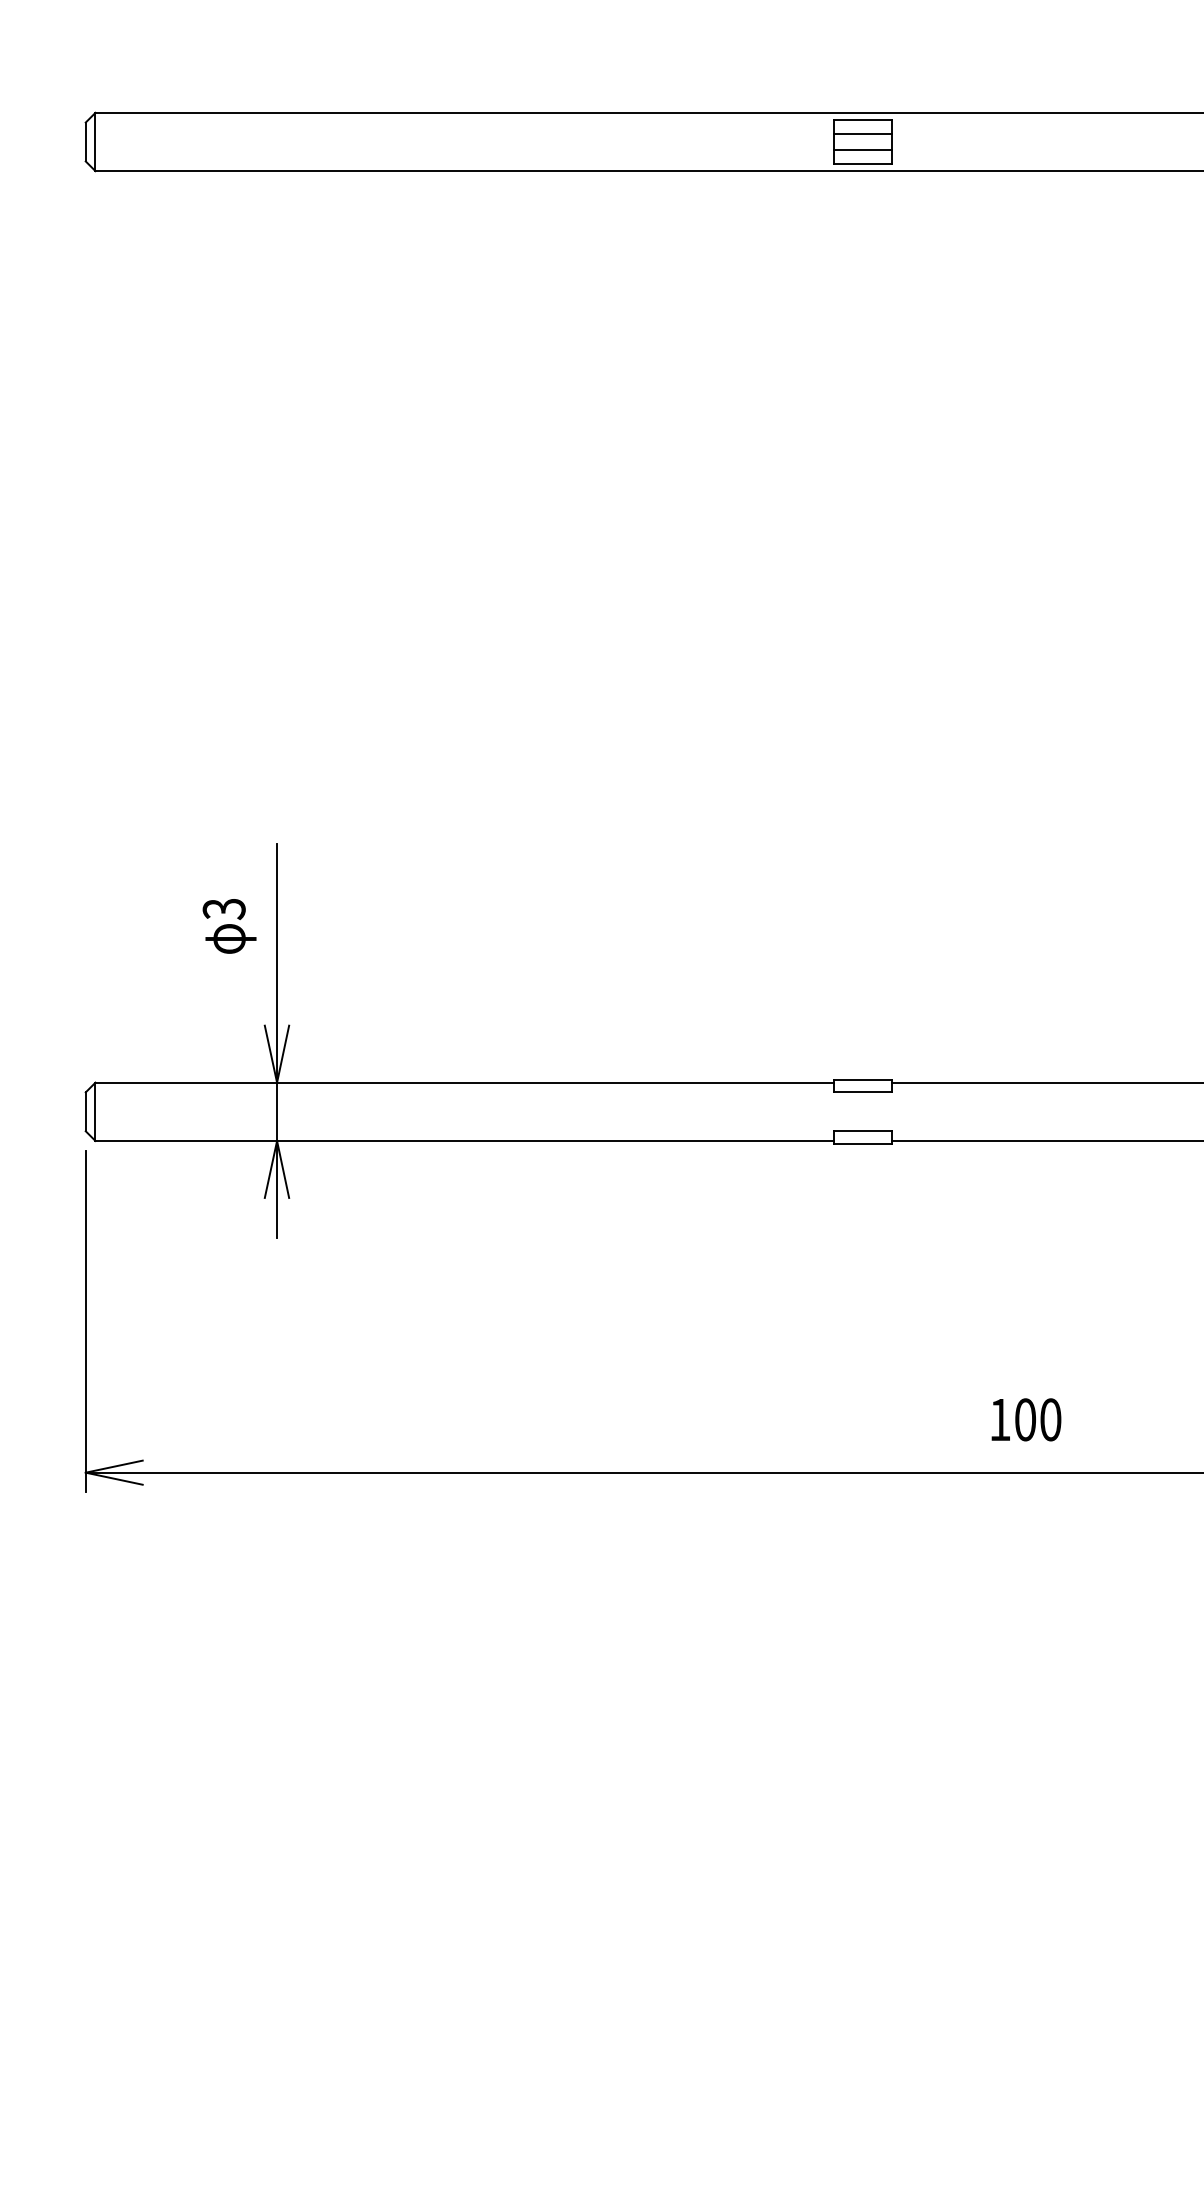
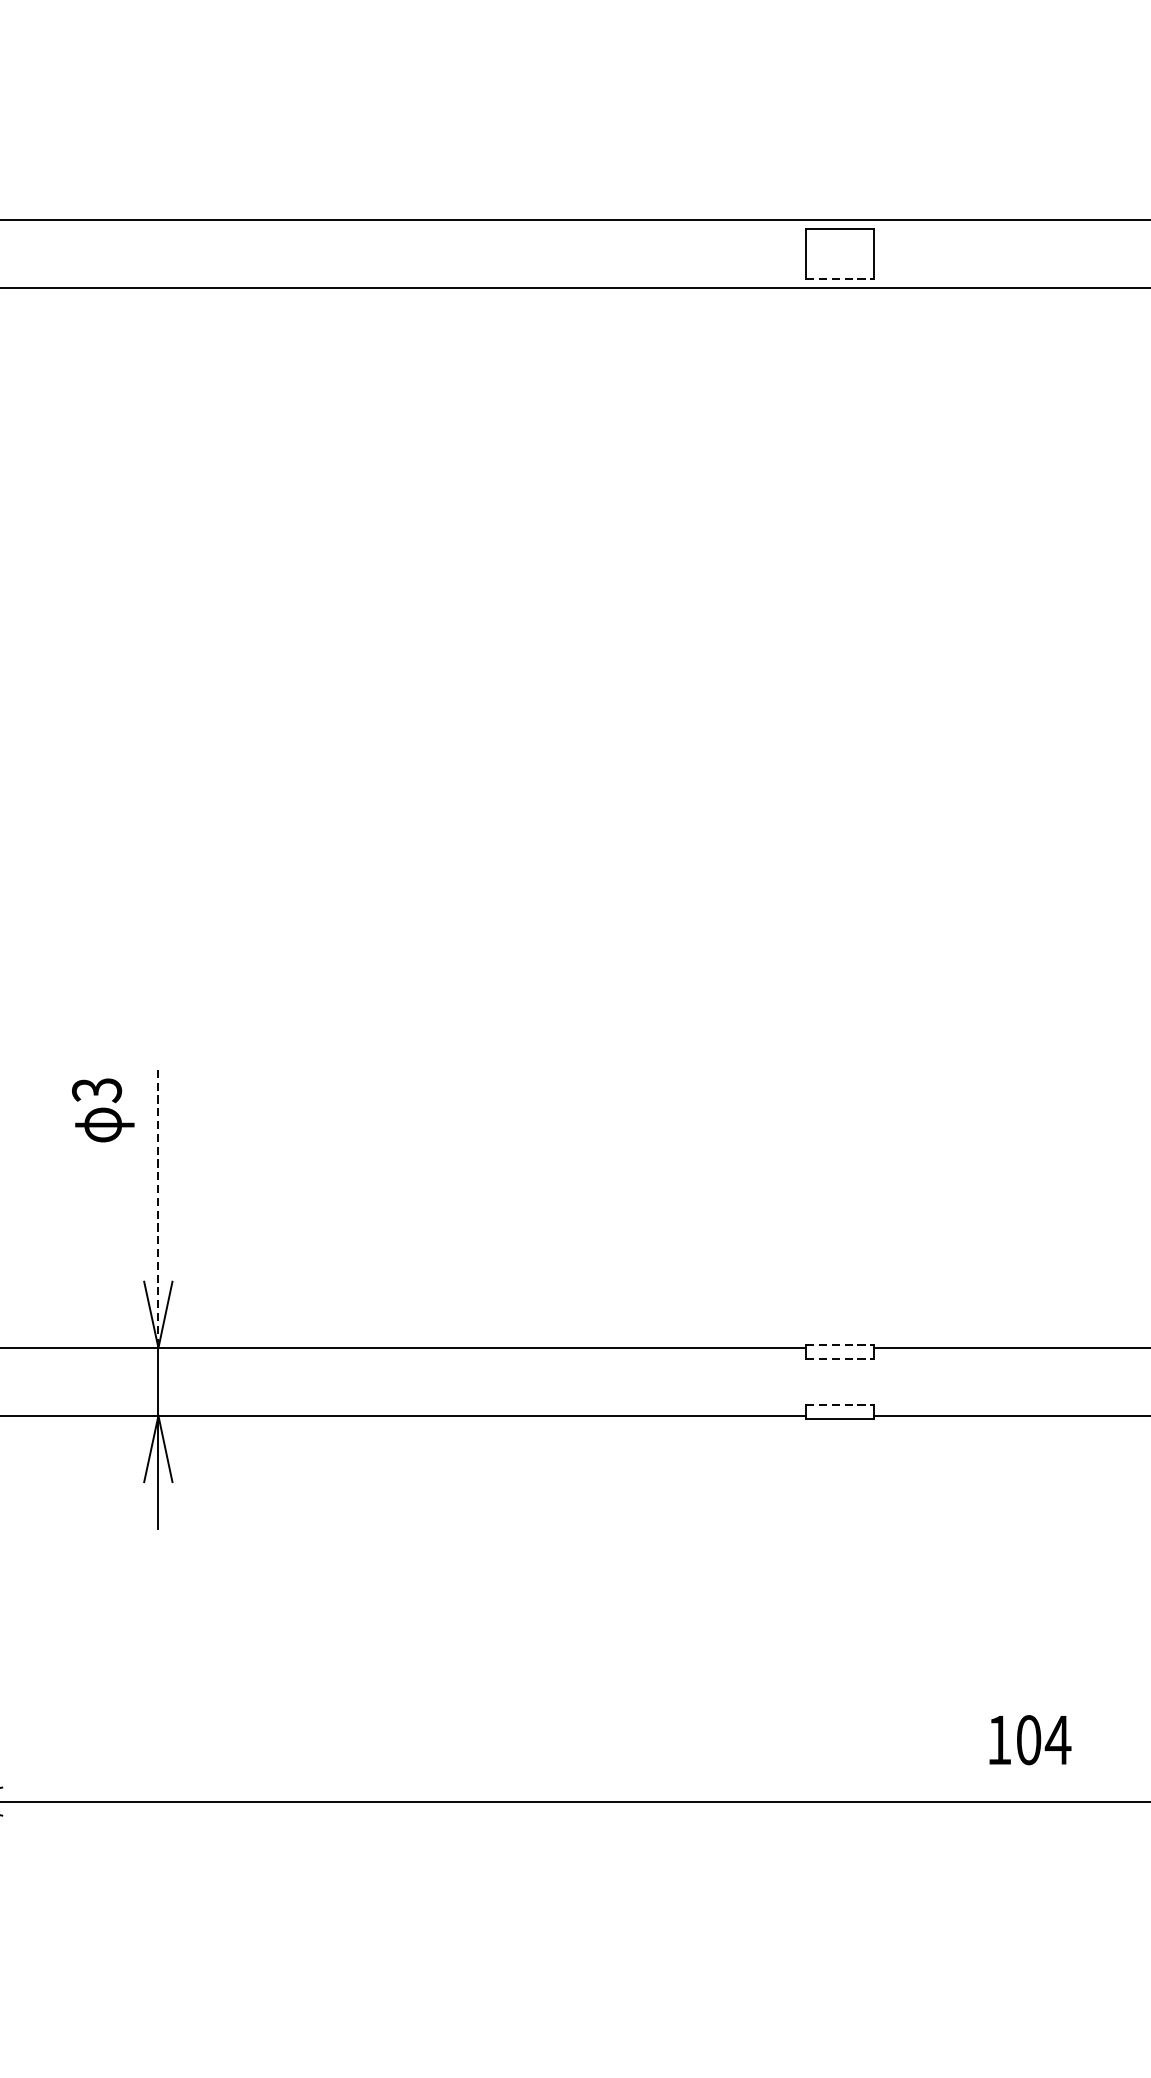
line: (863, 134) -> (840, 245), removed
line: (863, 149) -> (840, 262), removed
line: (863, 163) -> (840, 279), solid -> dashed
text: (229, 926) -> (103, 1110), moved
line: (277, 963) -> (158, 1209), solid -> dashed
line: (863, 1079) -> (840, 1344), solid -> dashed
line: (863, 1092) -> (840, 1359), solid -> dashed
line: (863, 1131) -> (840, 1404), solid -> dashed
text: (1050, 1419) -> (1057, 1739), 100 -> 104

